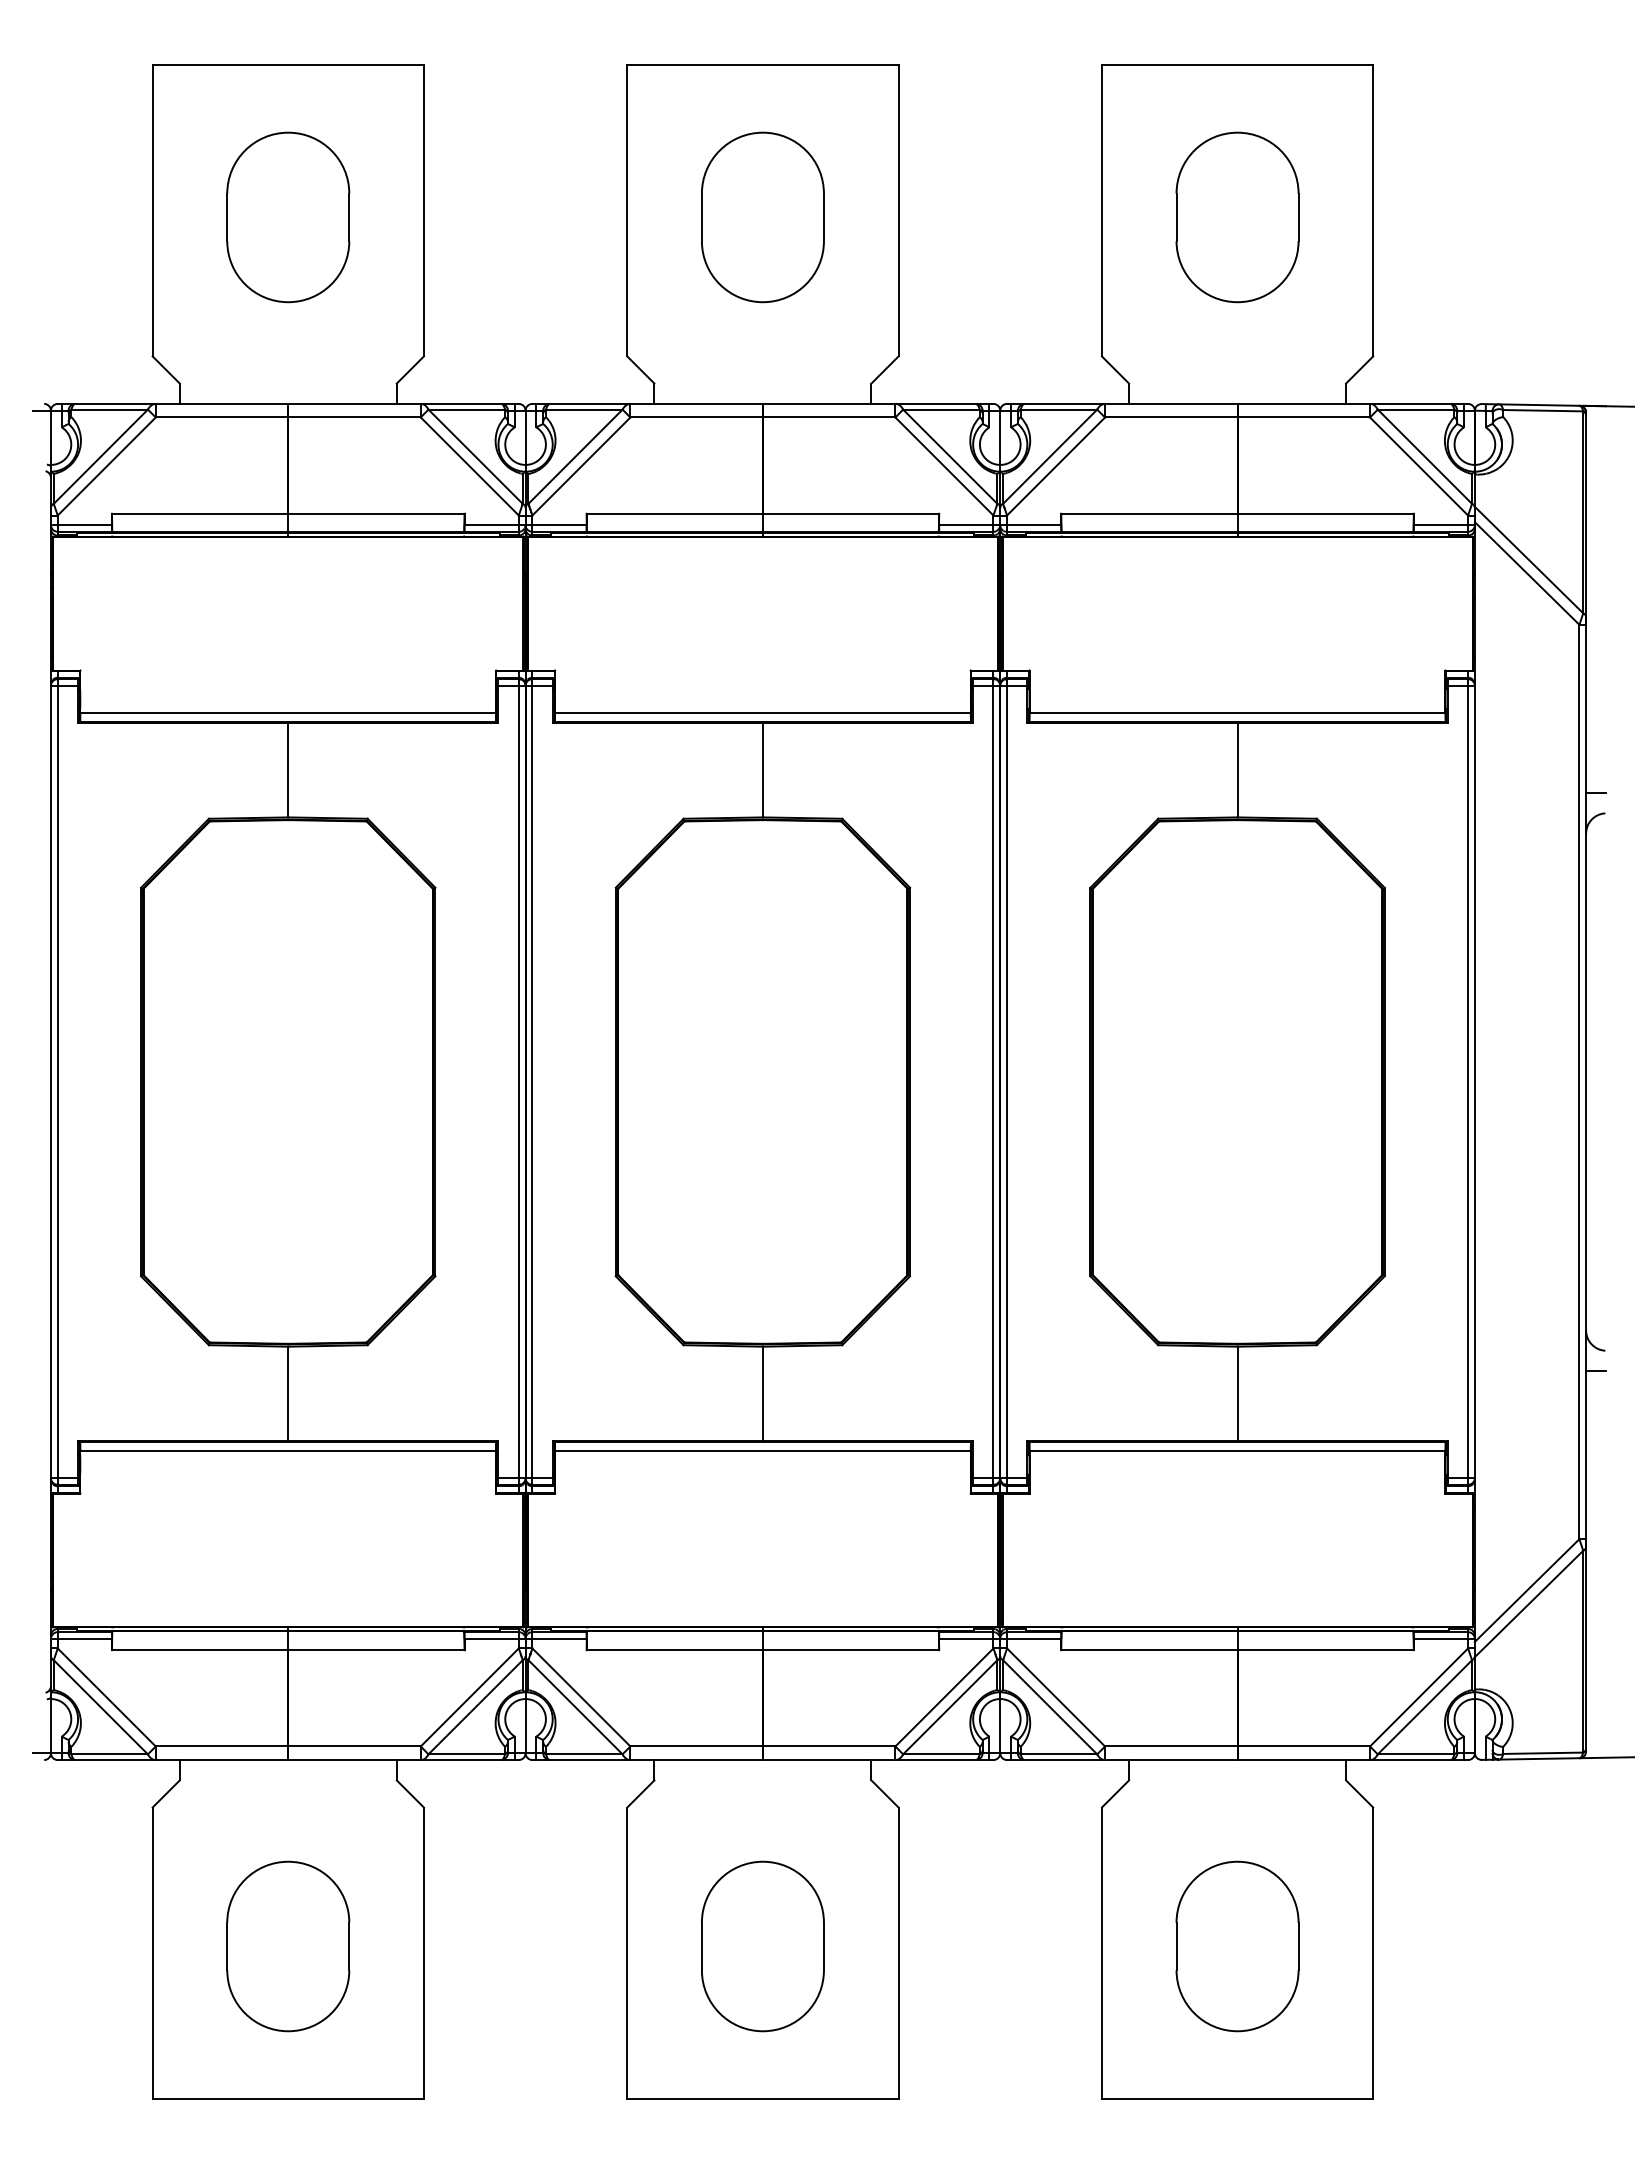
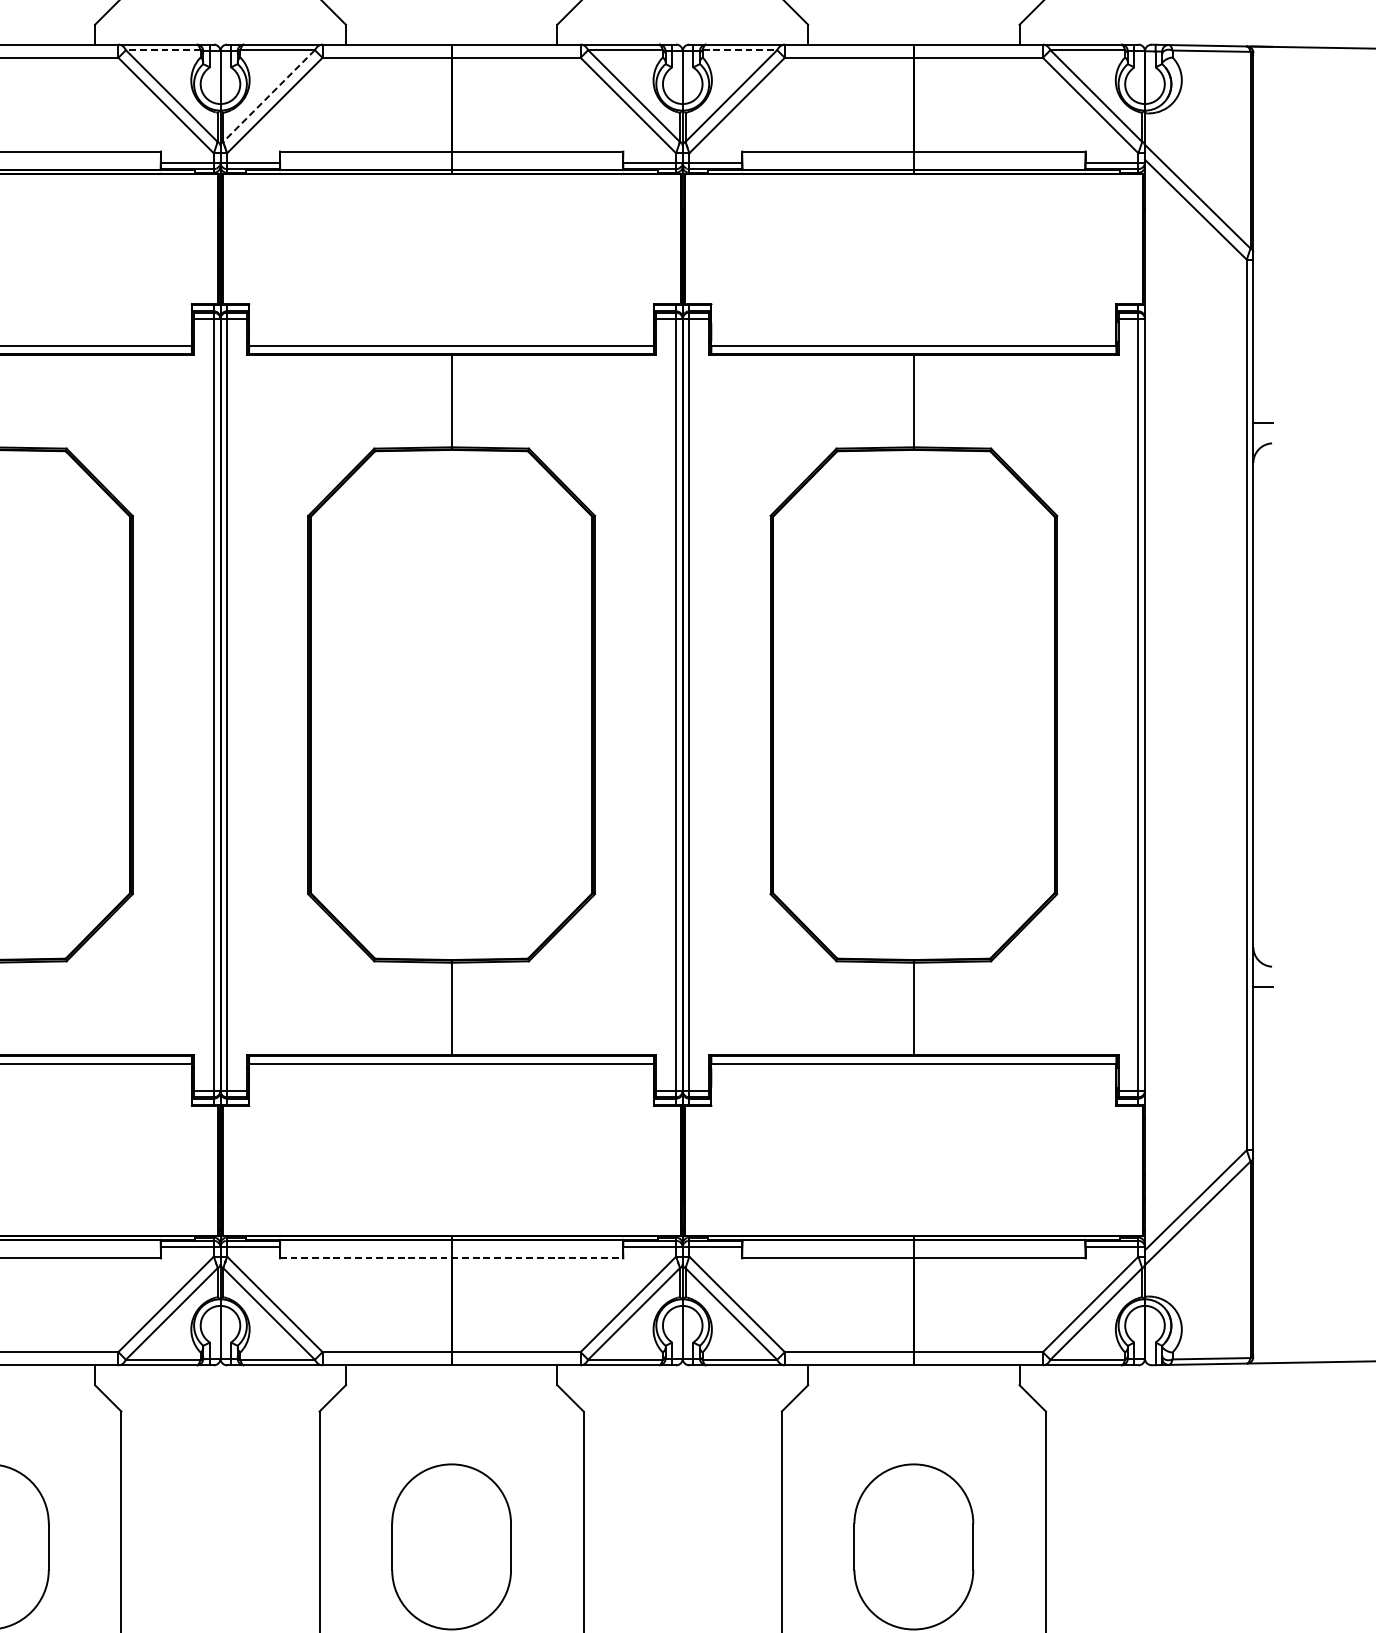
line: (466, 409) -> (162, 50), solid -> dashed
line: (1059, 409) -> (740, 50), solid -> dashed
line: (575, 456) -> (269, 95), solid -> dashed
line: (763, 1650) -> (452, 1258), solid -> dashed

